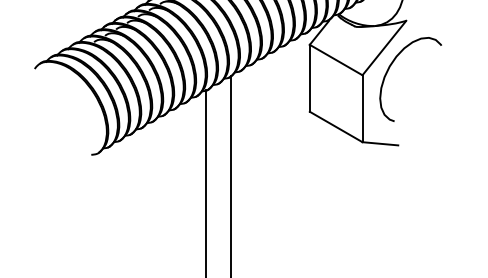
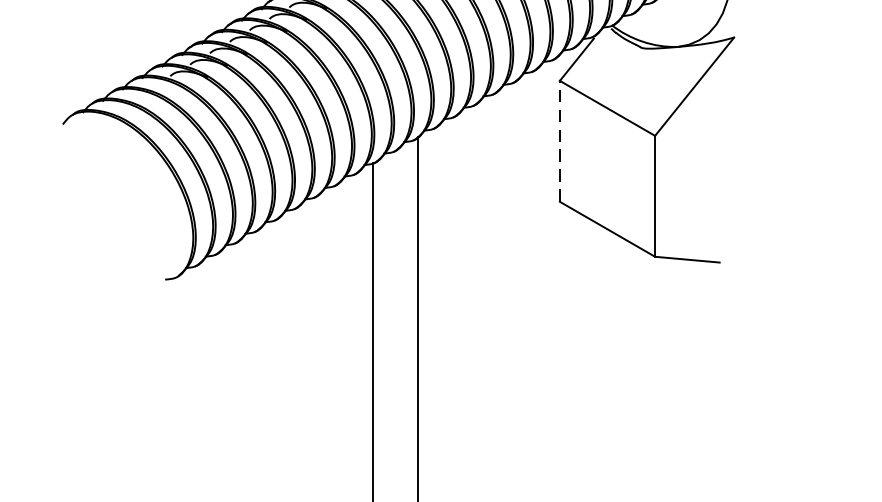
curve: (389, 69) -> (703, 125), removed
line: (309, 77) -> (559, 139), solid -> dashed

